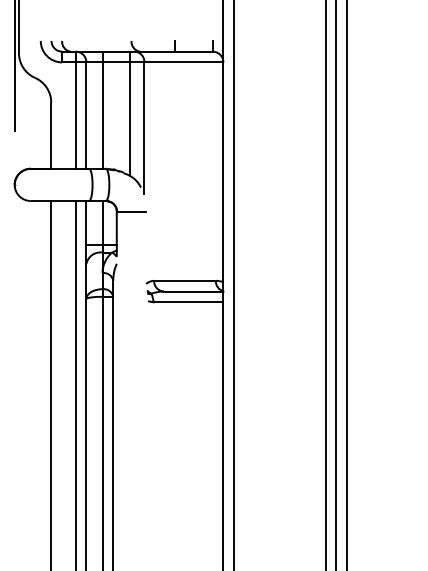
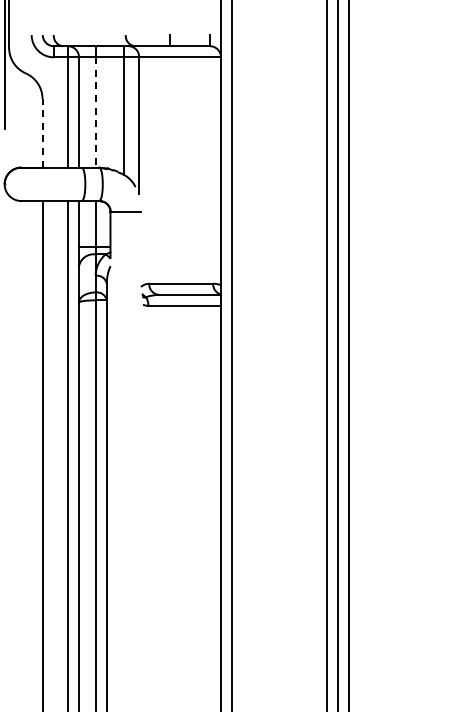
line: (102, 115) -> (95, 112), solid -> dashed
line: (51, 134) -> (42, 132), solid -> dashed

